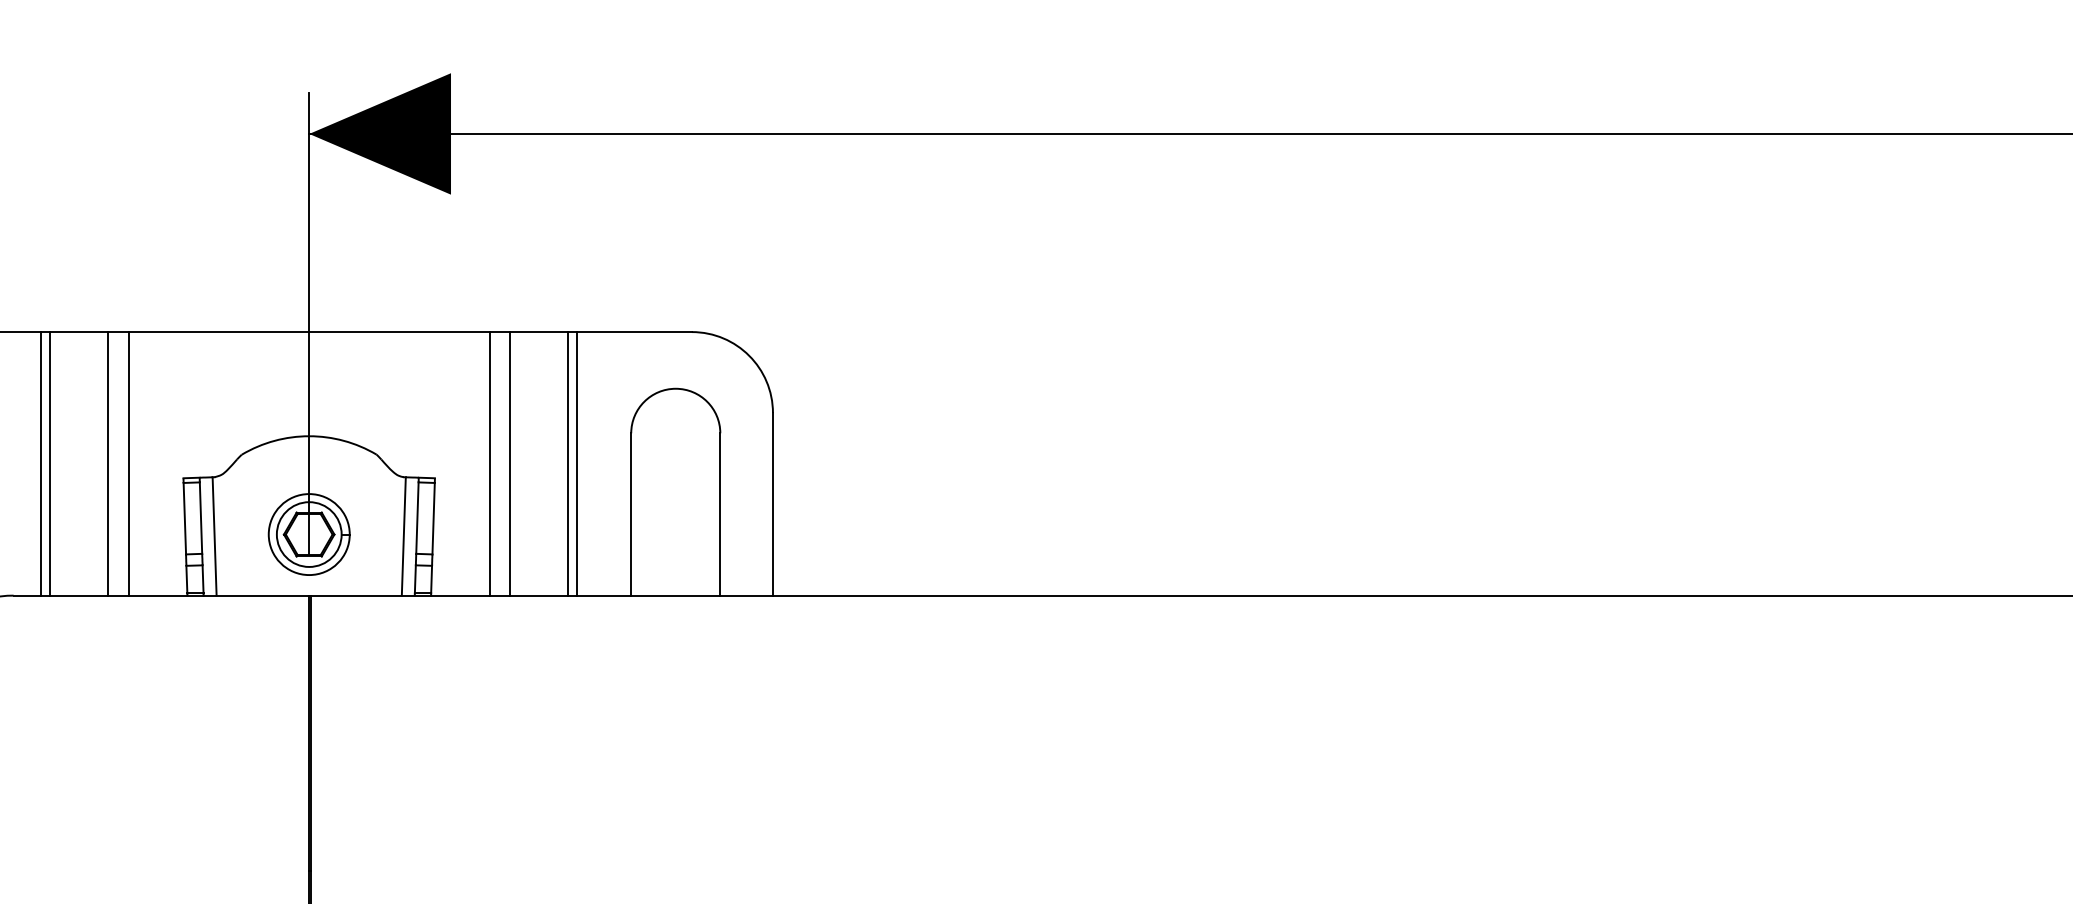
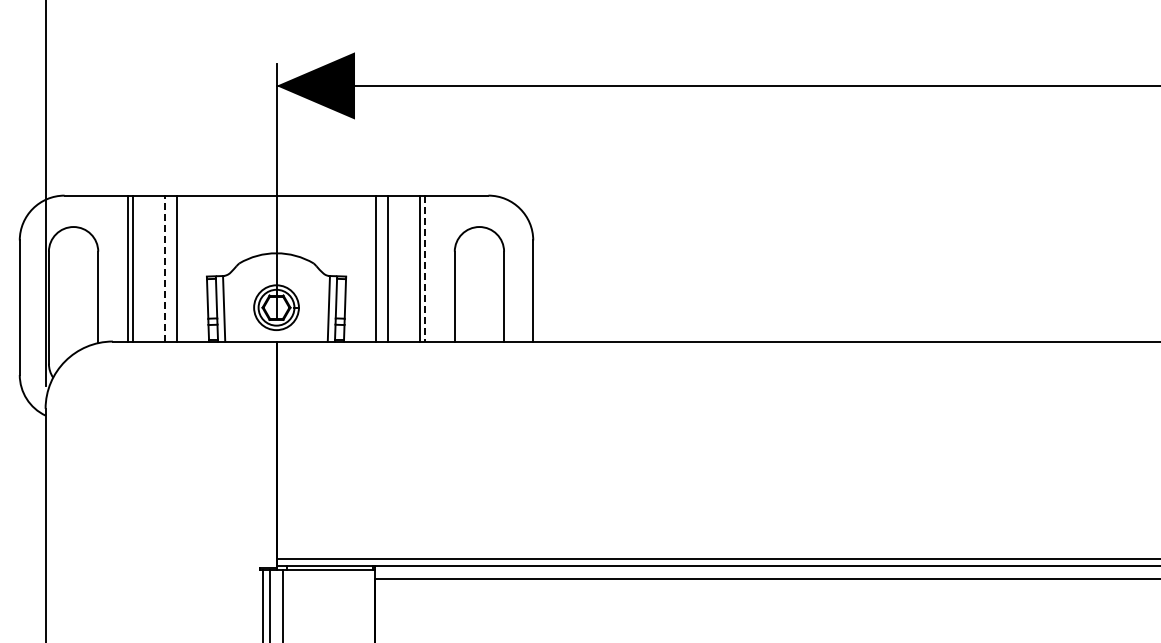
line: (108, 463) -> (165, 268), solid -> dashed
line: (578, 463) -> (425, 268), solid -> dashed

